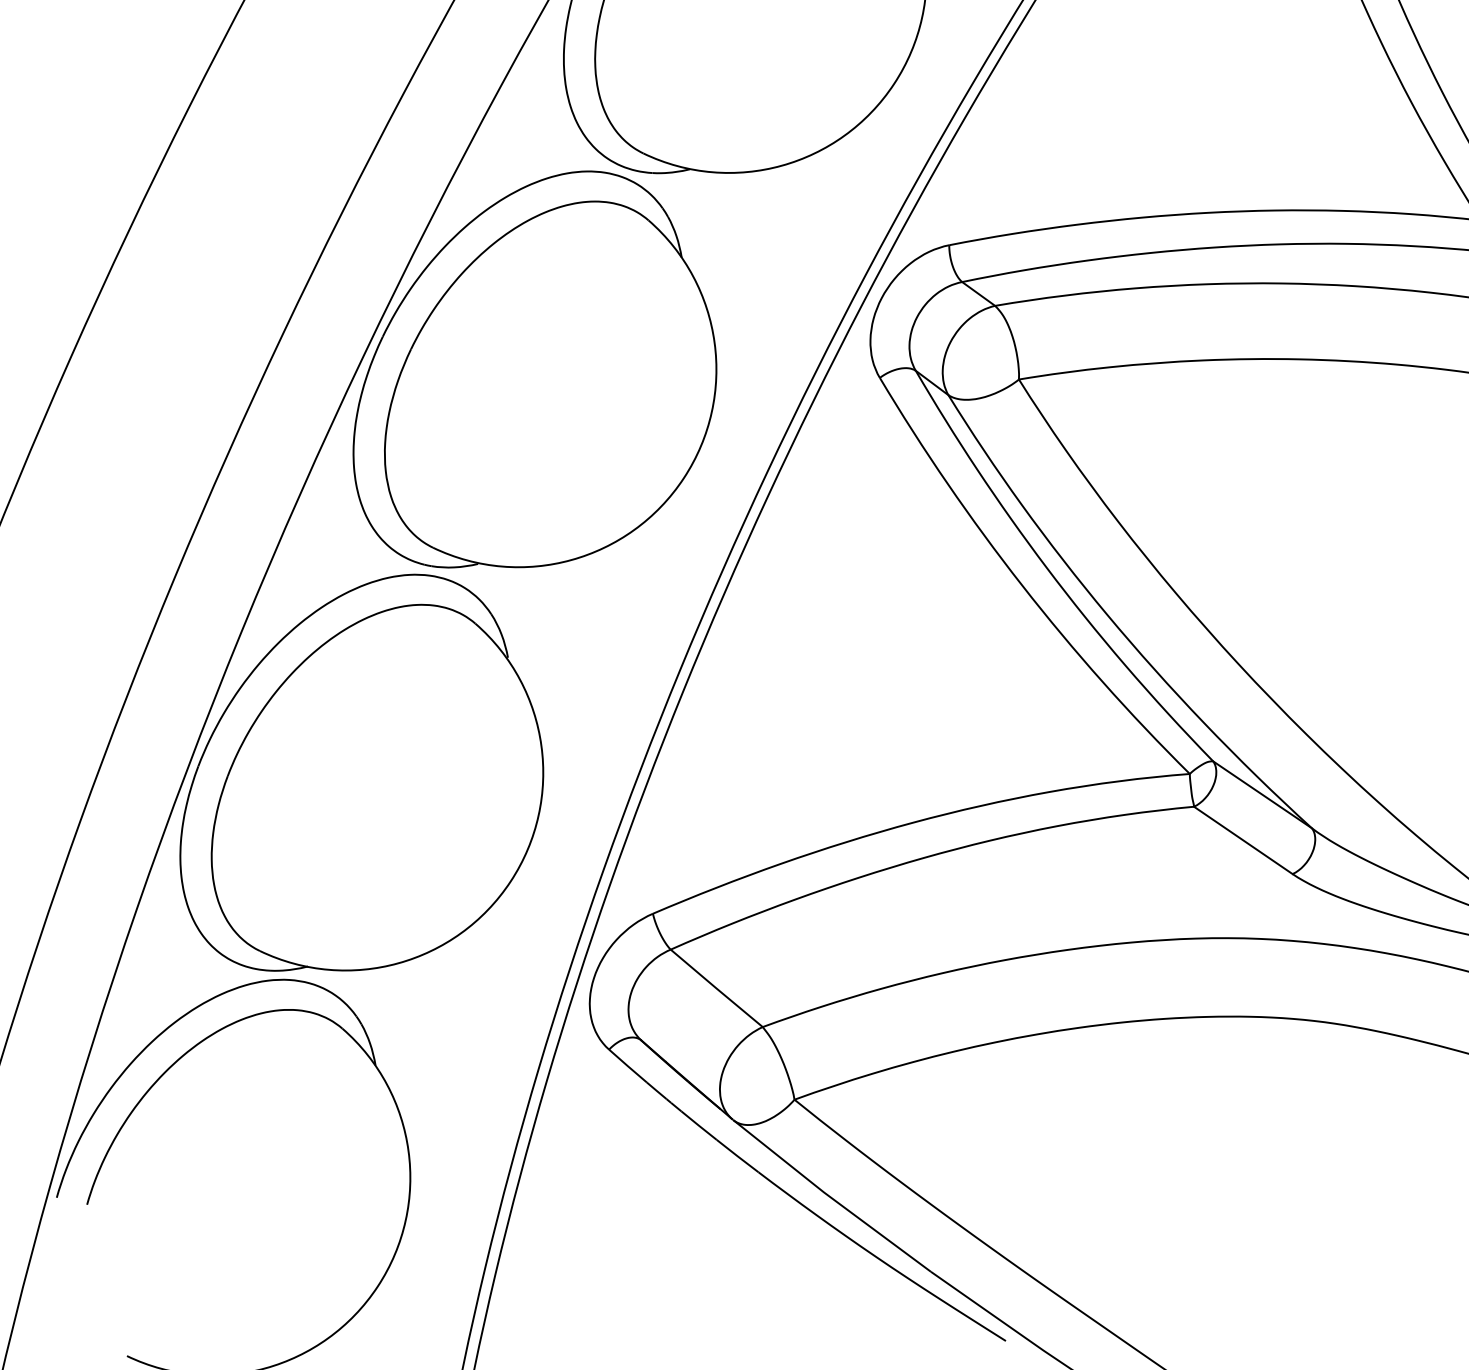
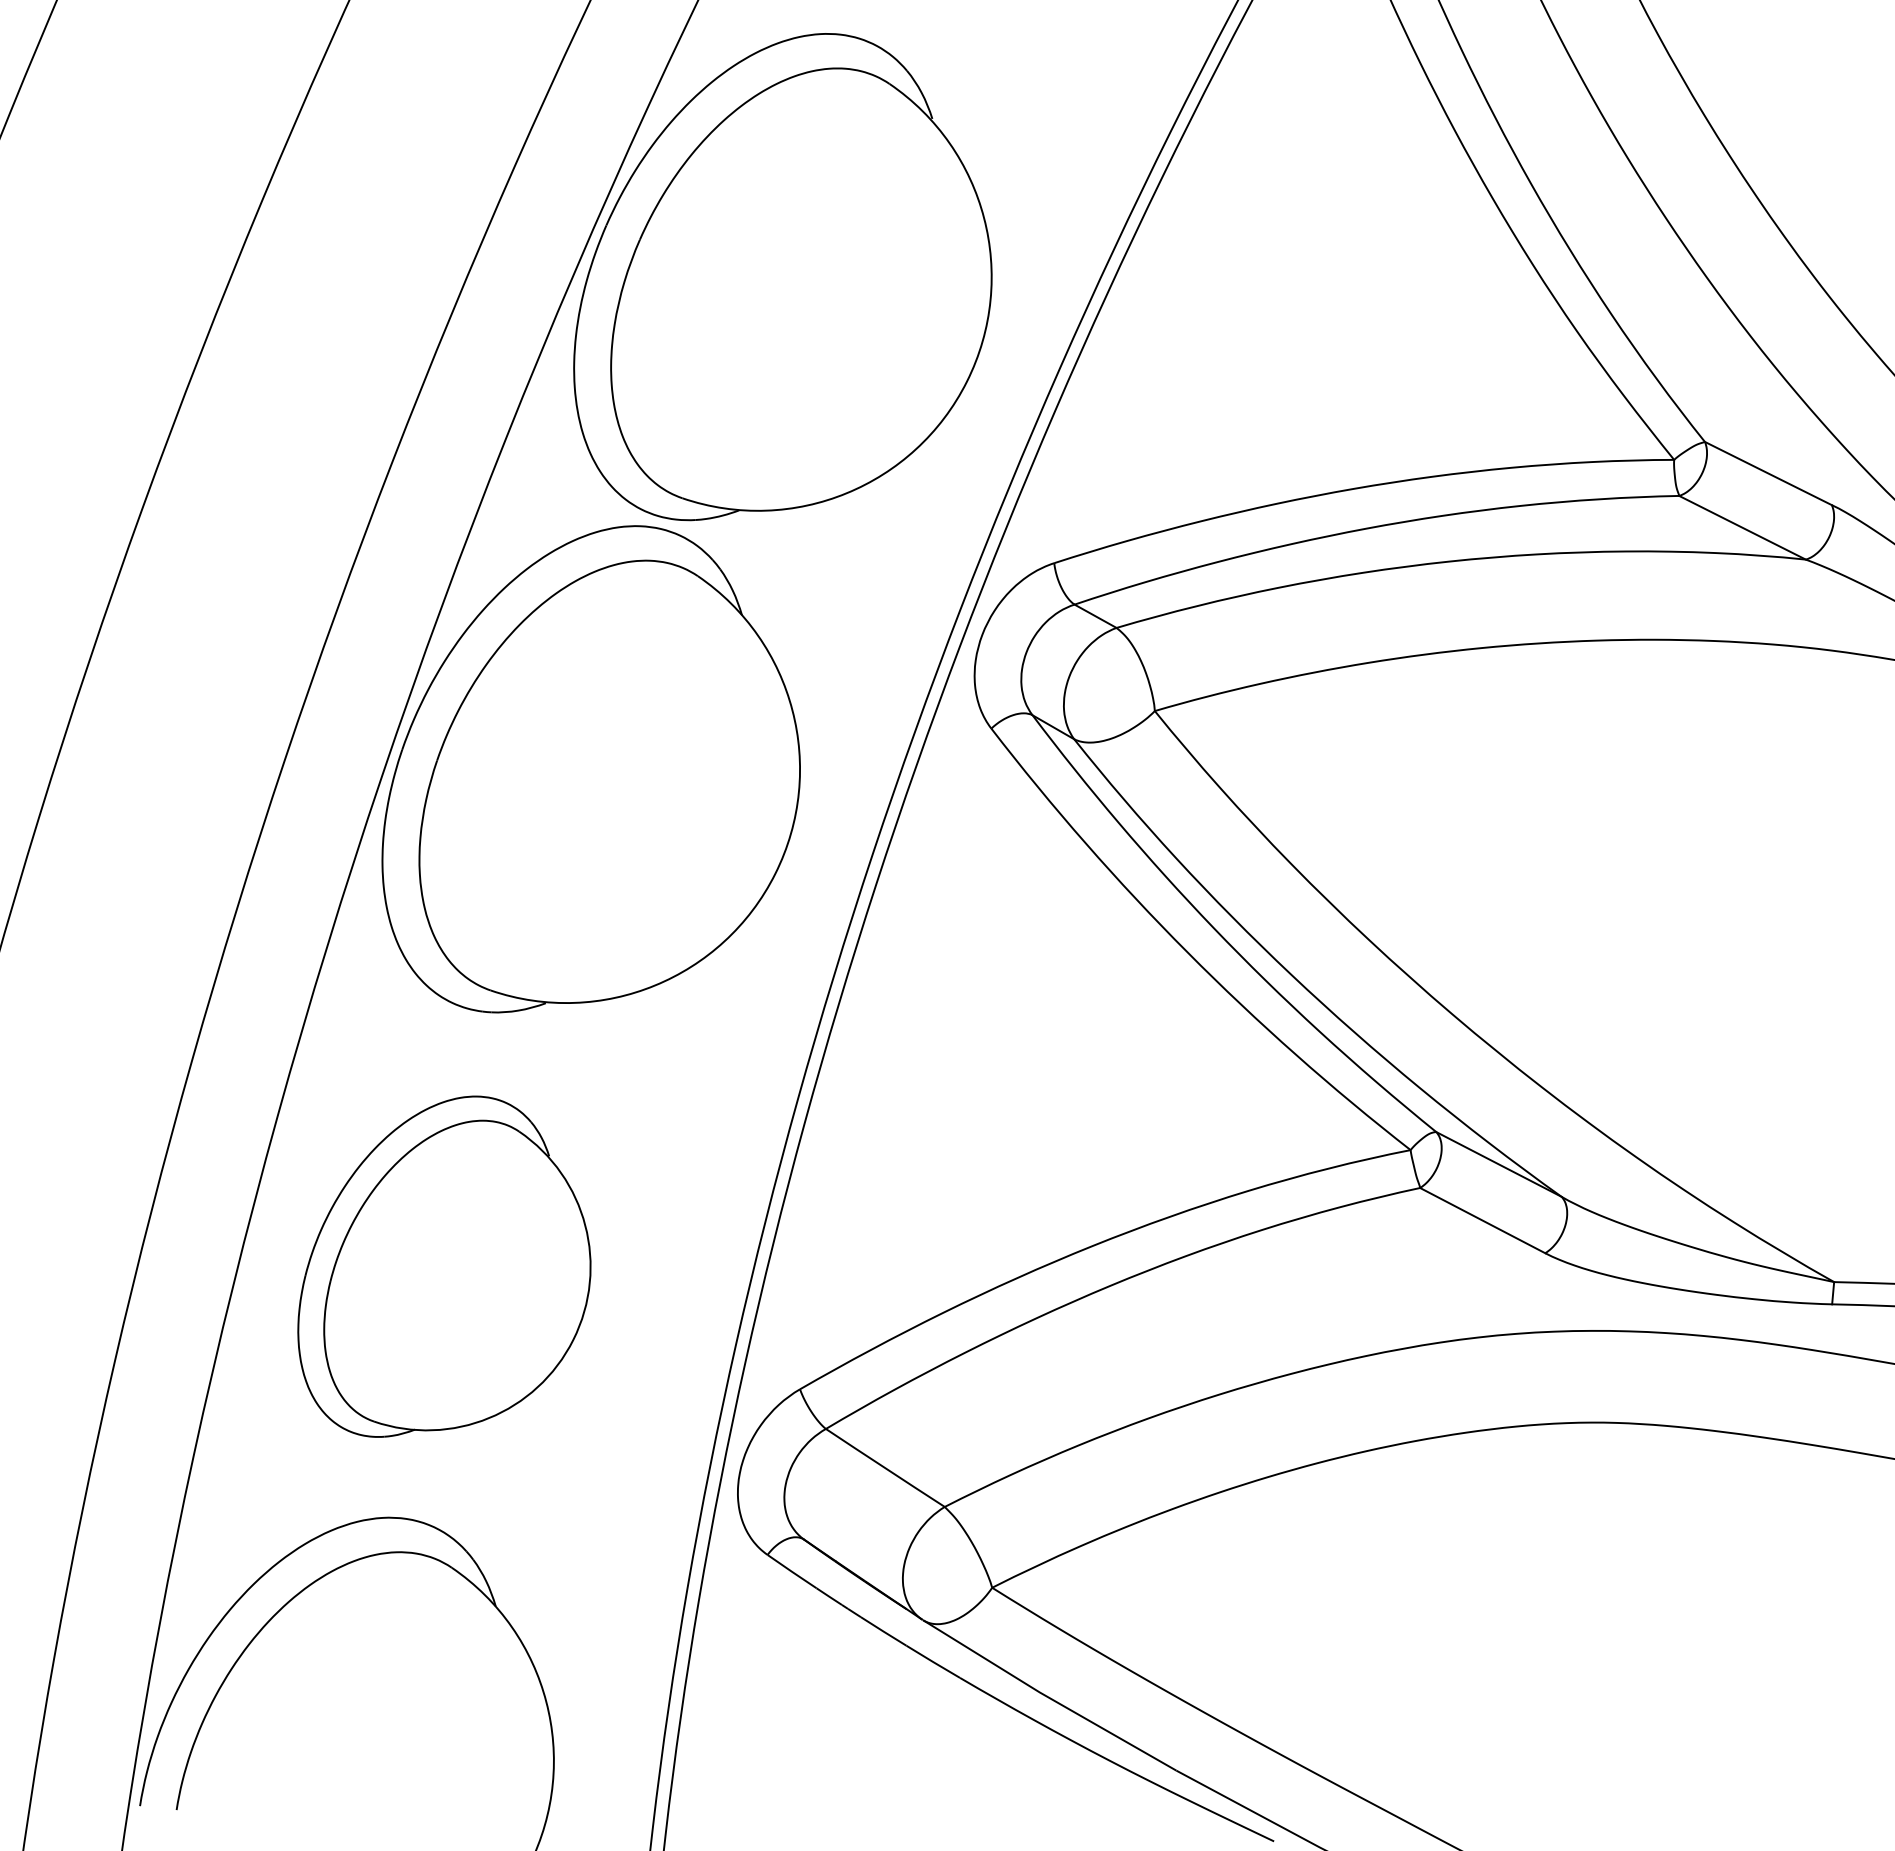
part: (366, 774) -> (444, 1266), size x0.7

